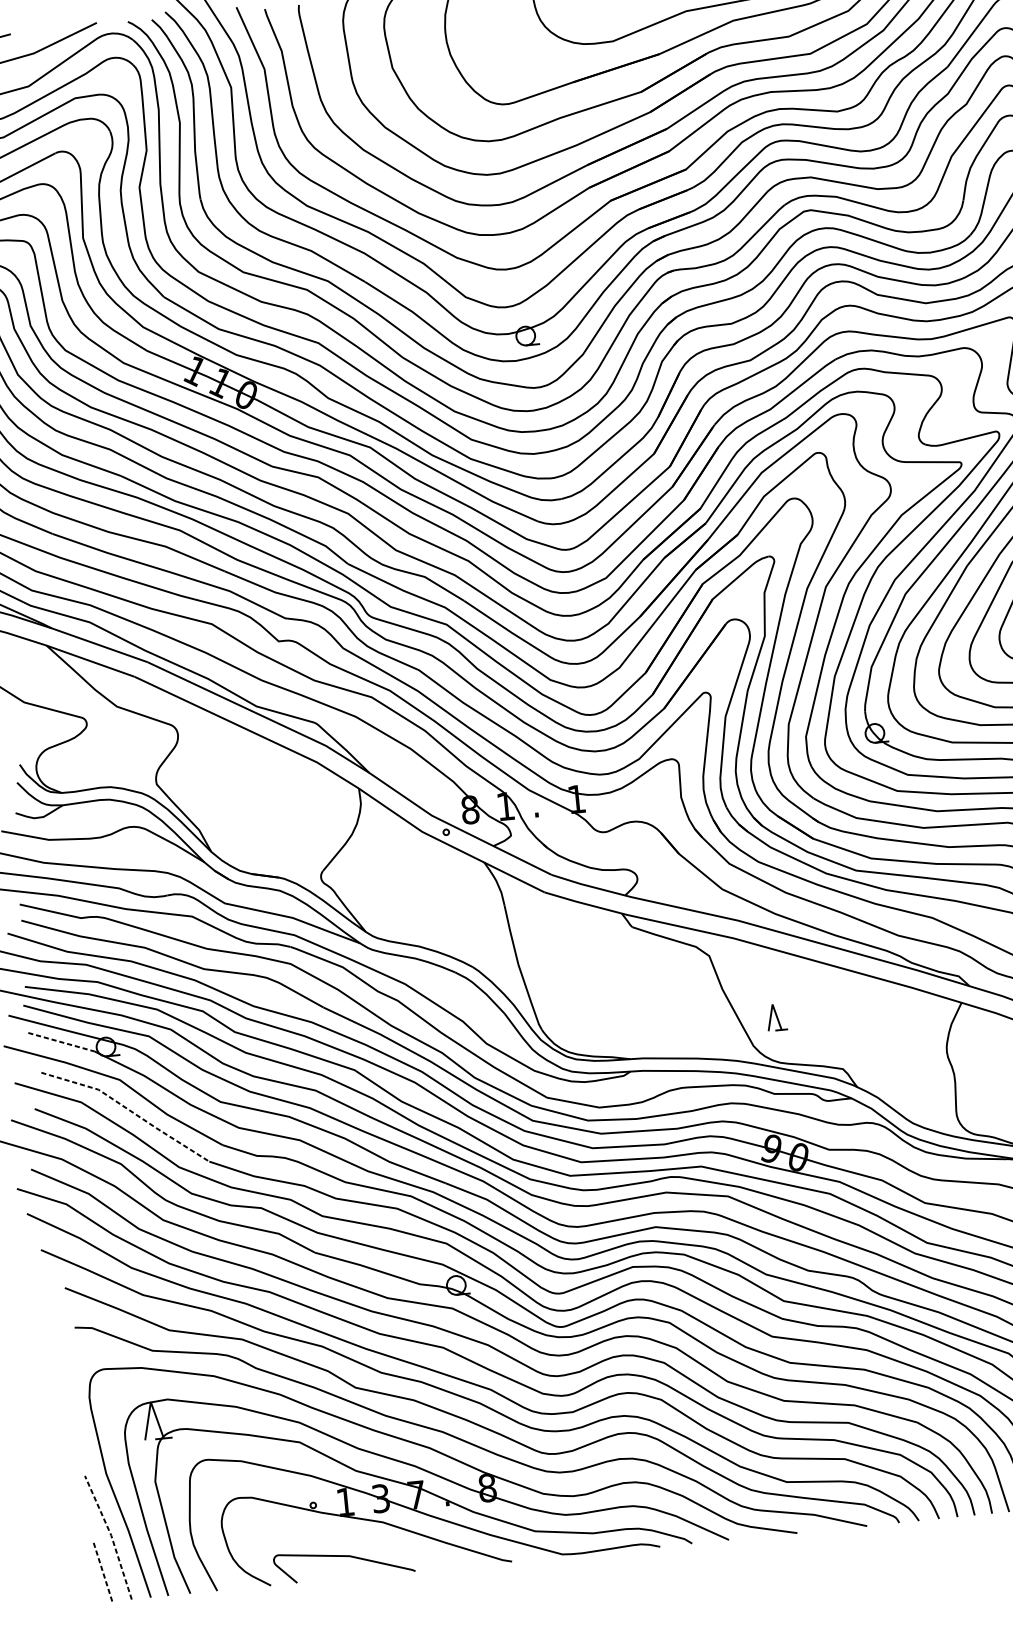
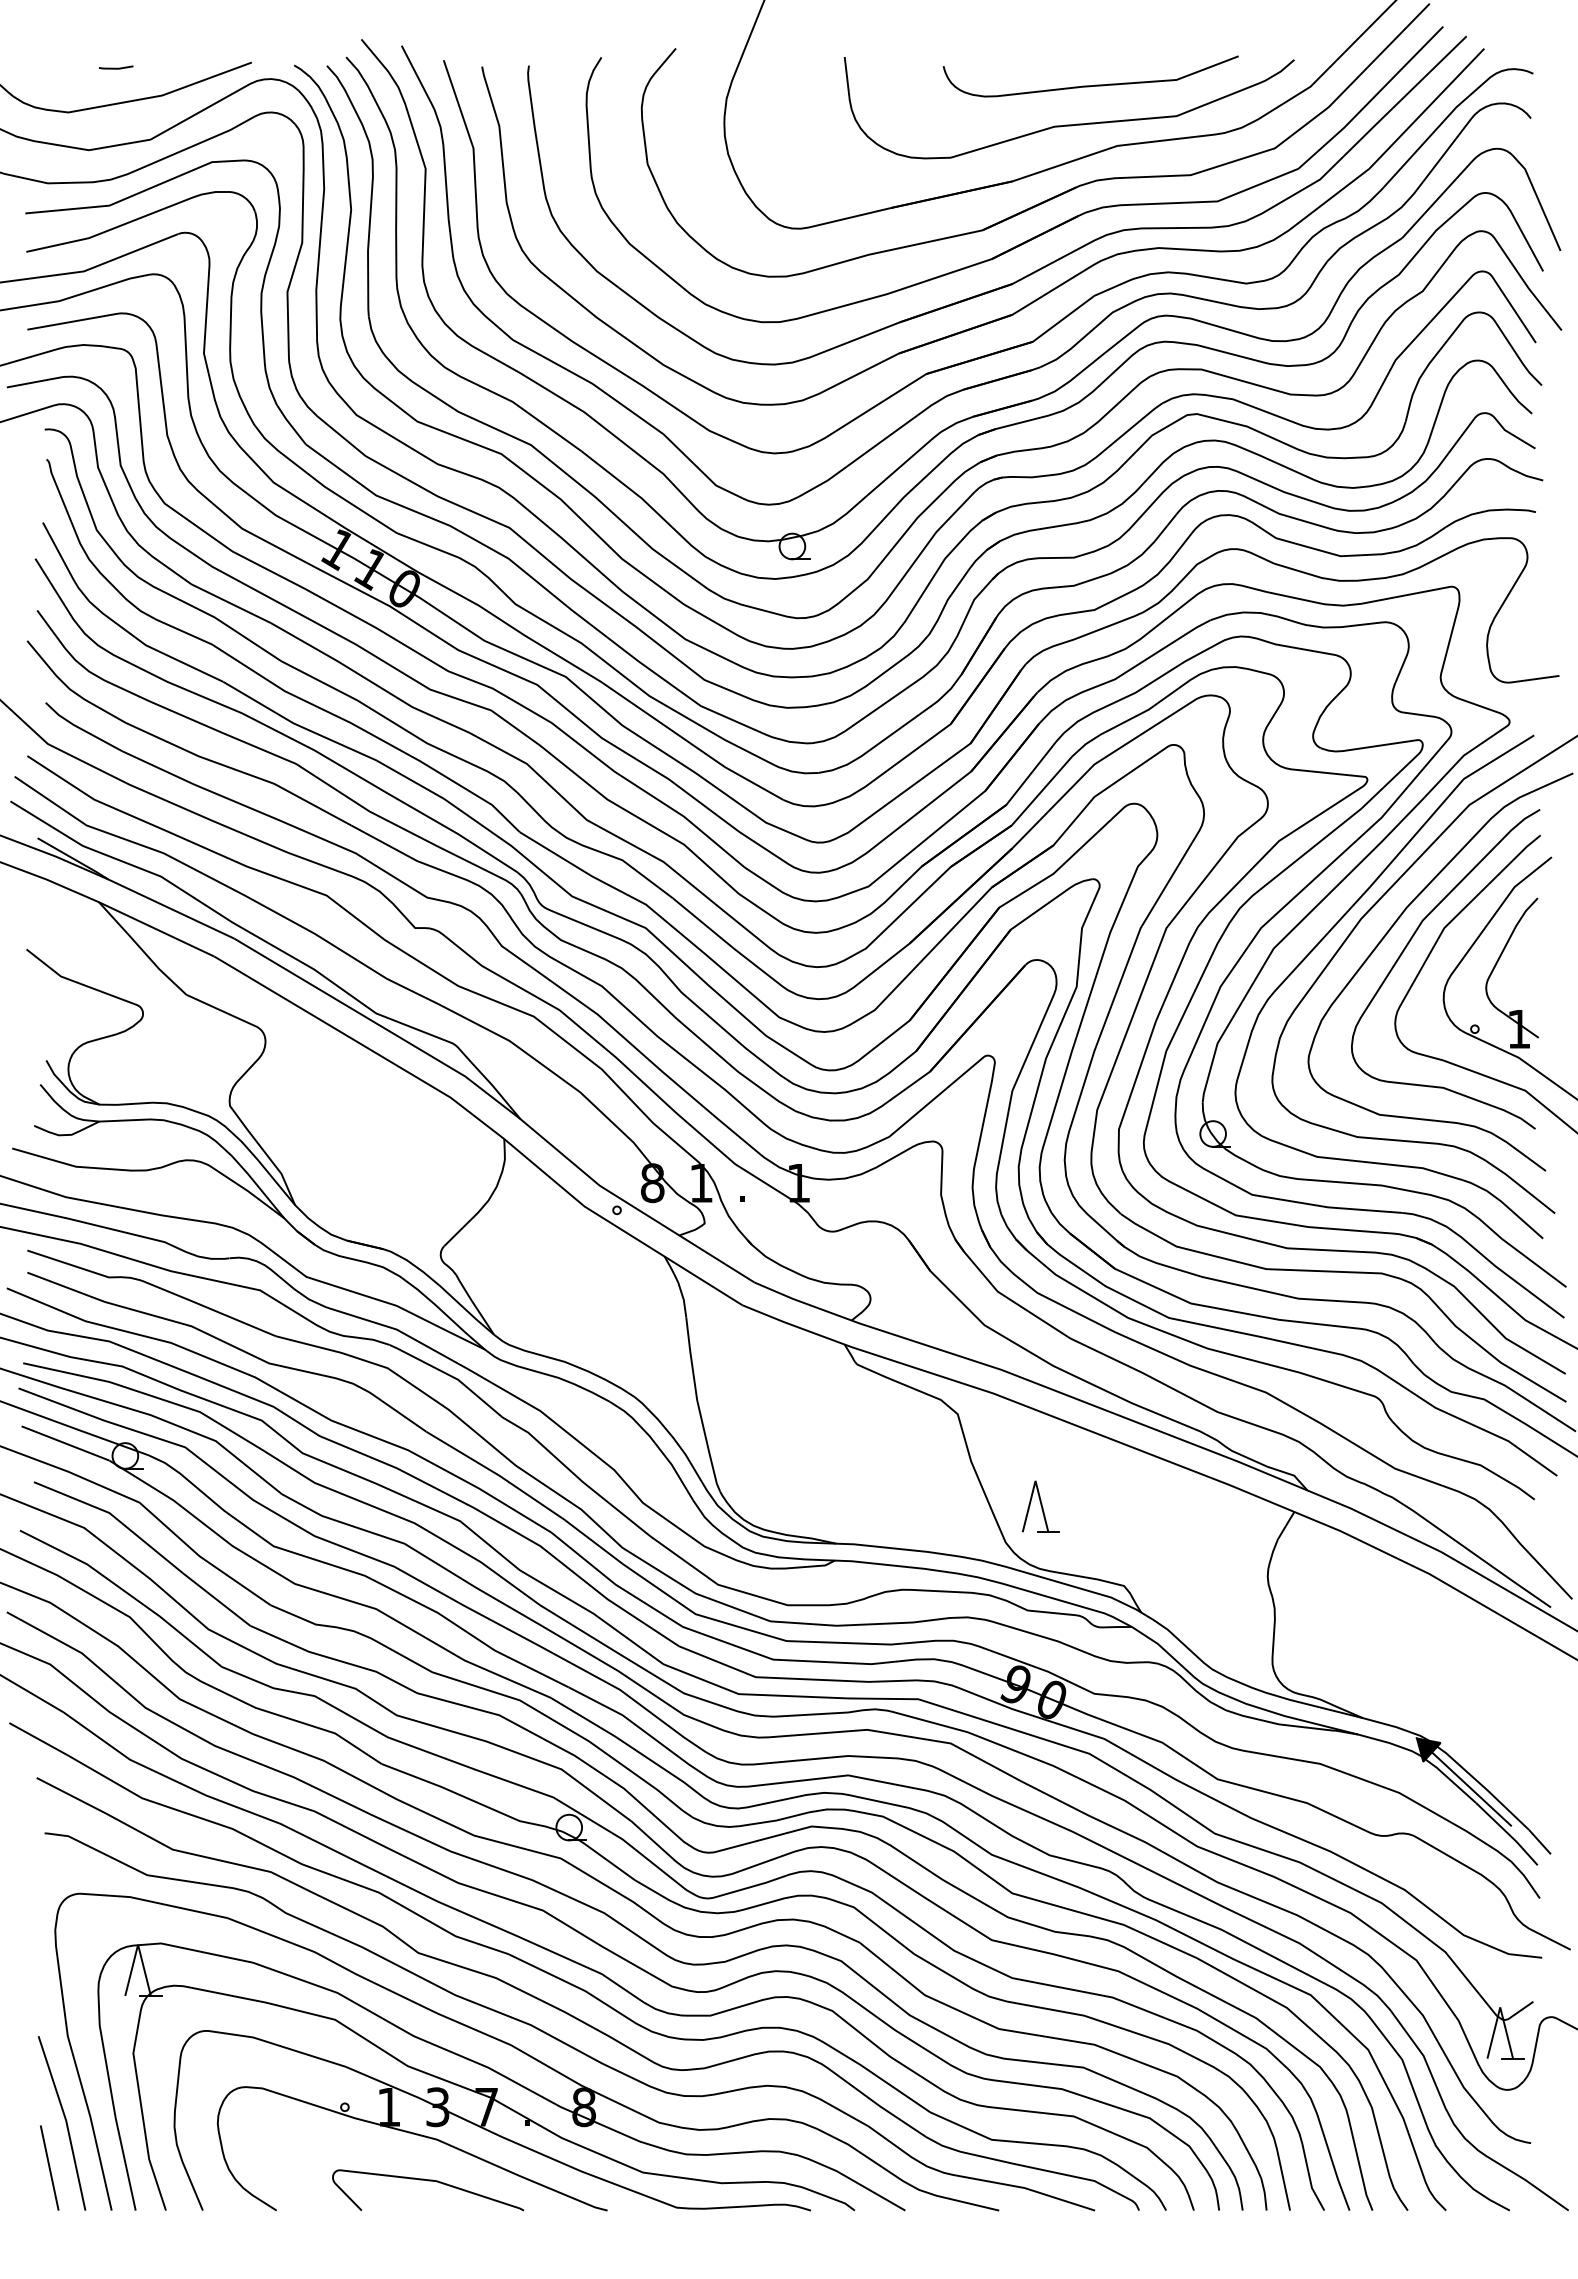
part: (776, 1017) -> (1040, 1506), size x1.43
line: (62, 1042) -> (66, 1443), dashed -> solid
line: (129, 1109) -> (148, 1544), dashed -> solid
line: (111, 1536) -> (66, 2121), dashed -> solid
curve: (343, 1556) -> (428, 2181), moved
line: (102, 1571) -> (49, 2168), dashed -> solid

